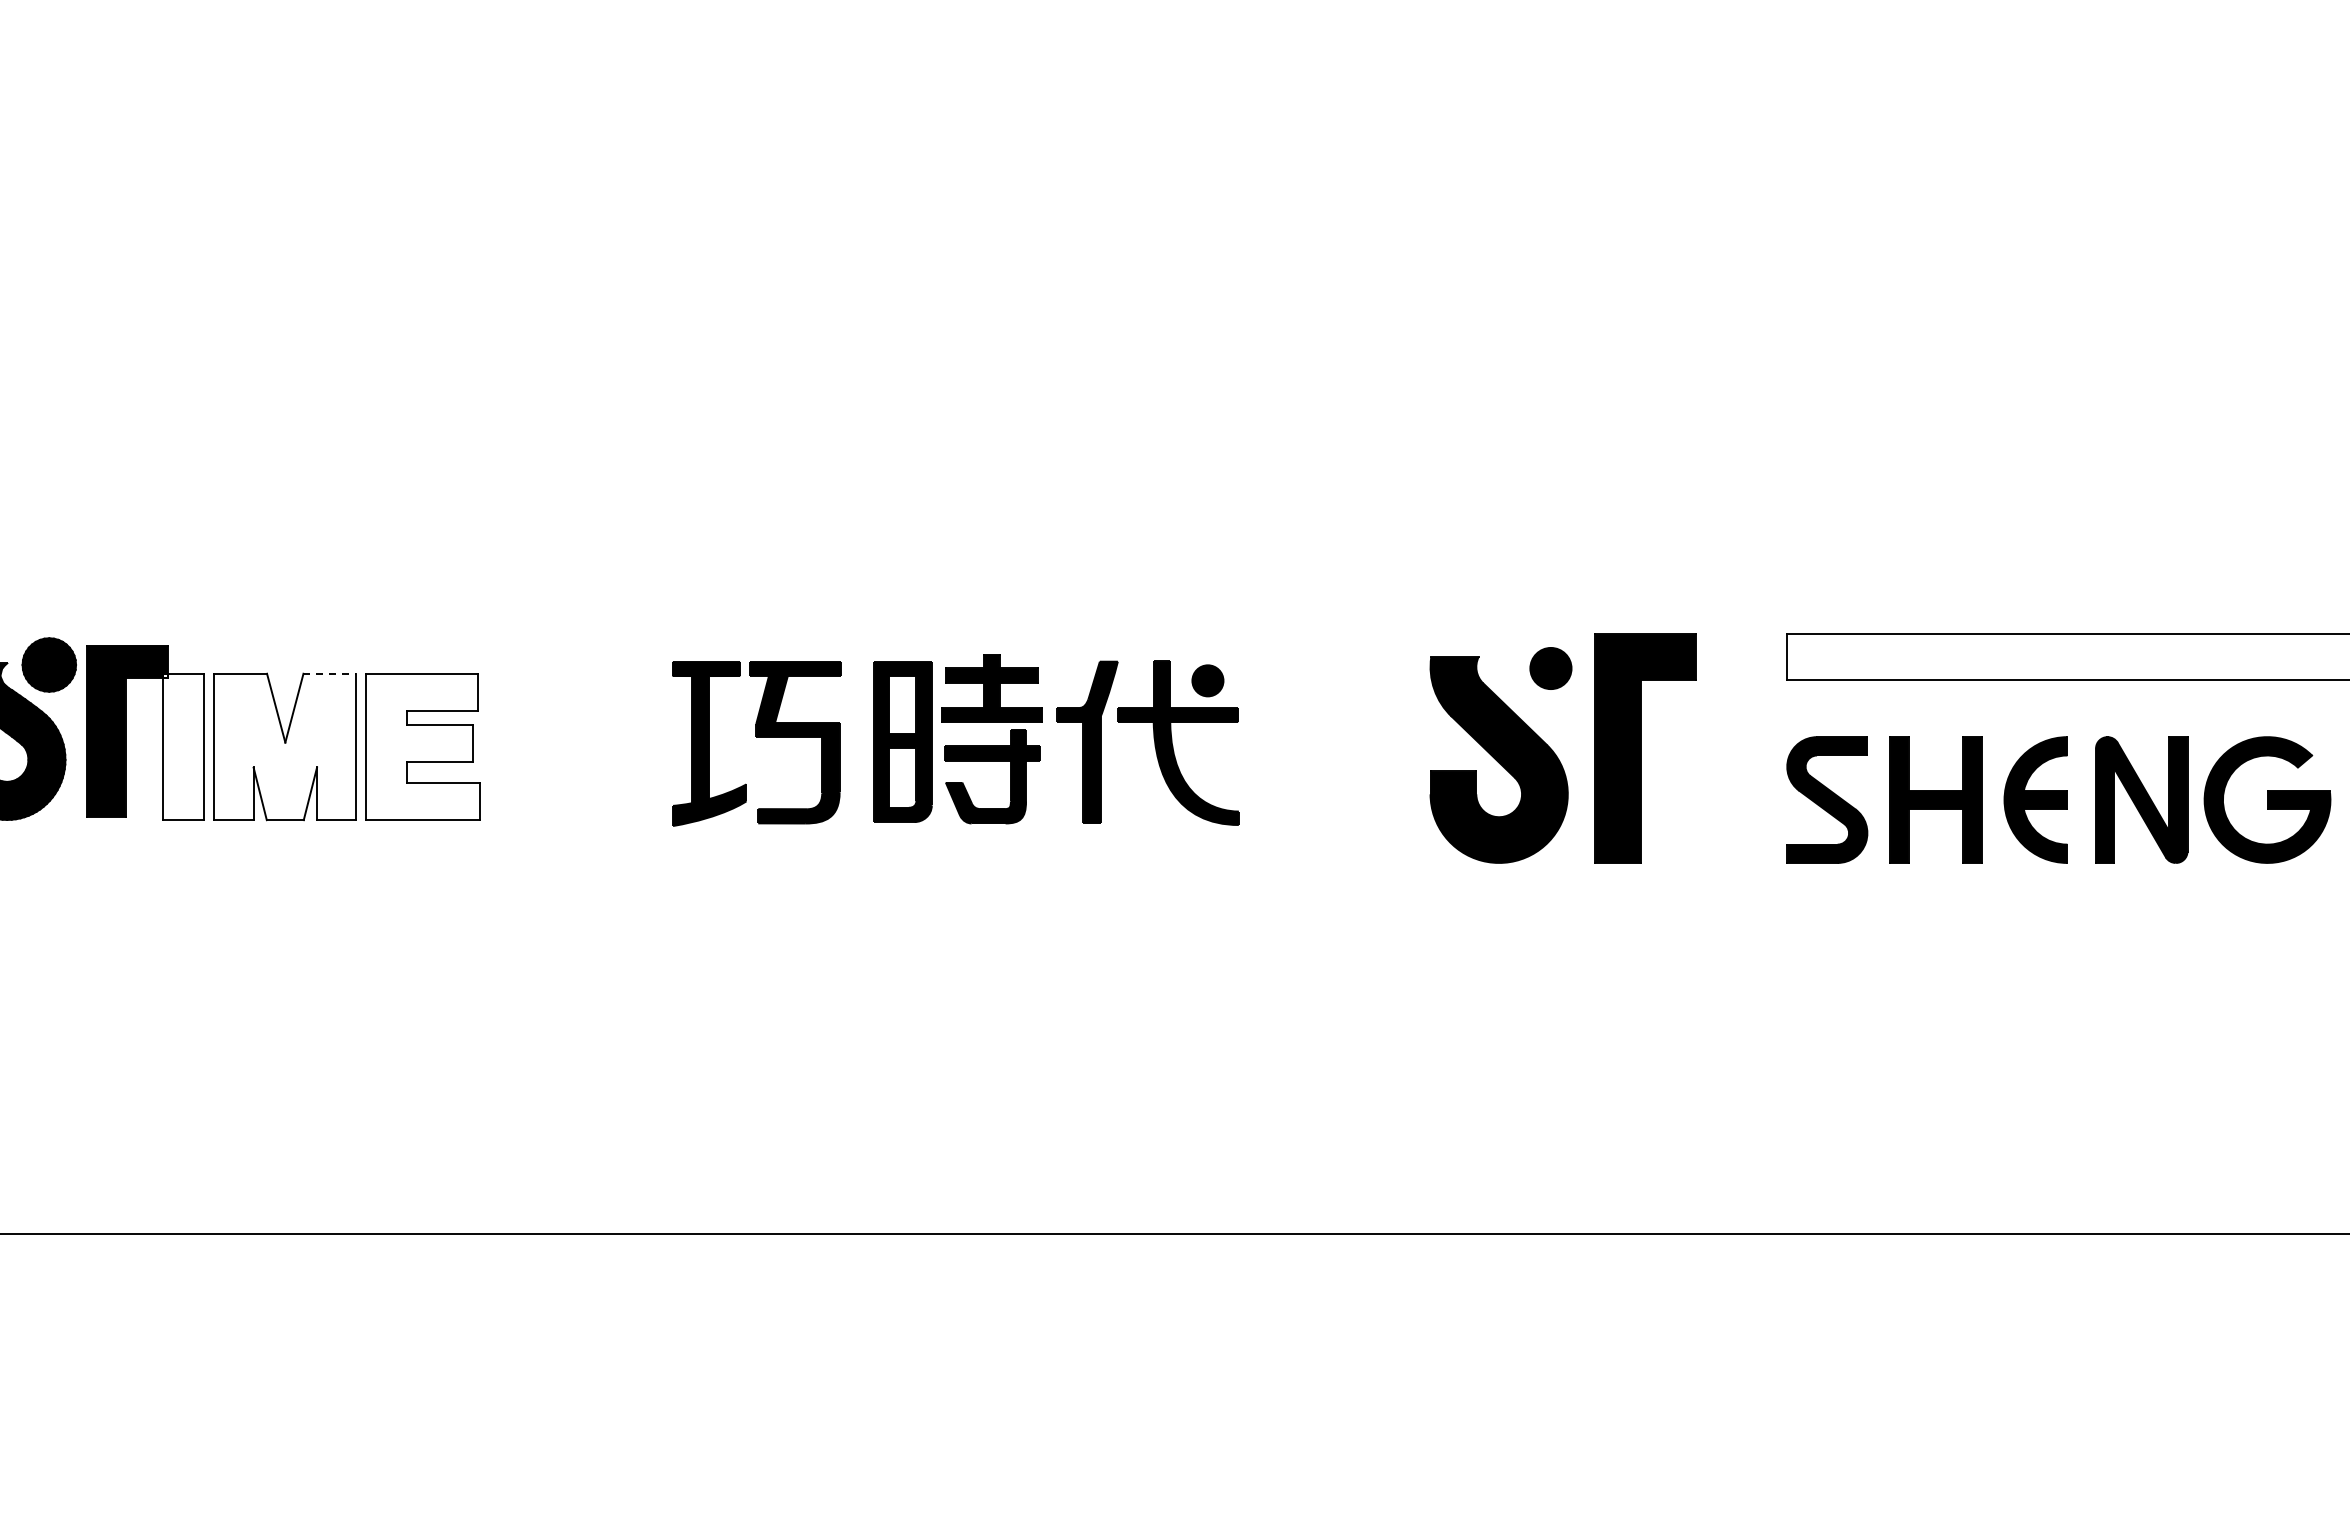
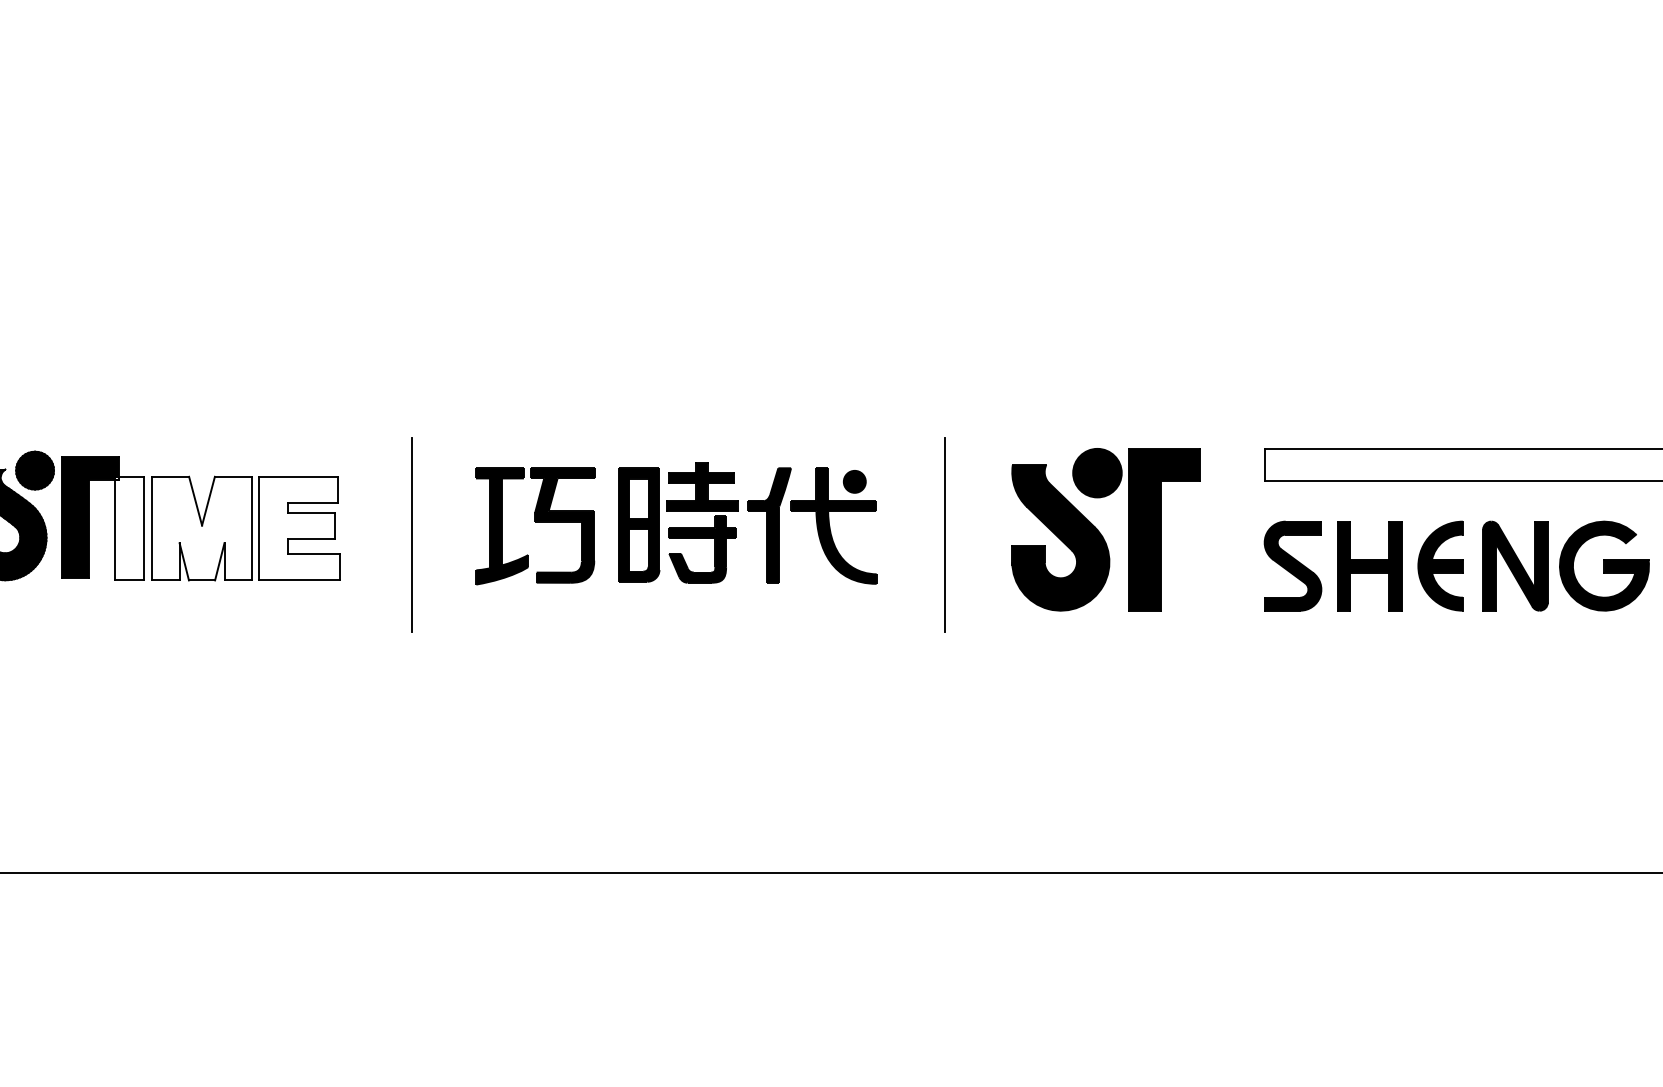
part: (1550, 668) -> (1097, 473), size x1.67
line: (330, 673) -> (234, 476), dashed -> solid
line: (581, 755) -> (411, 534), added
line: (1334, 755) -> (944, 534), added

